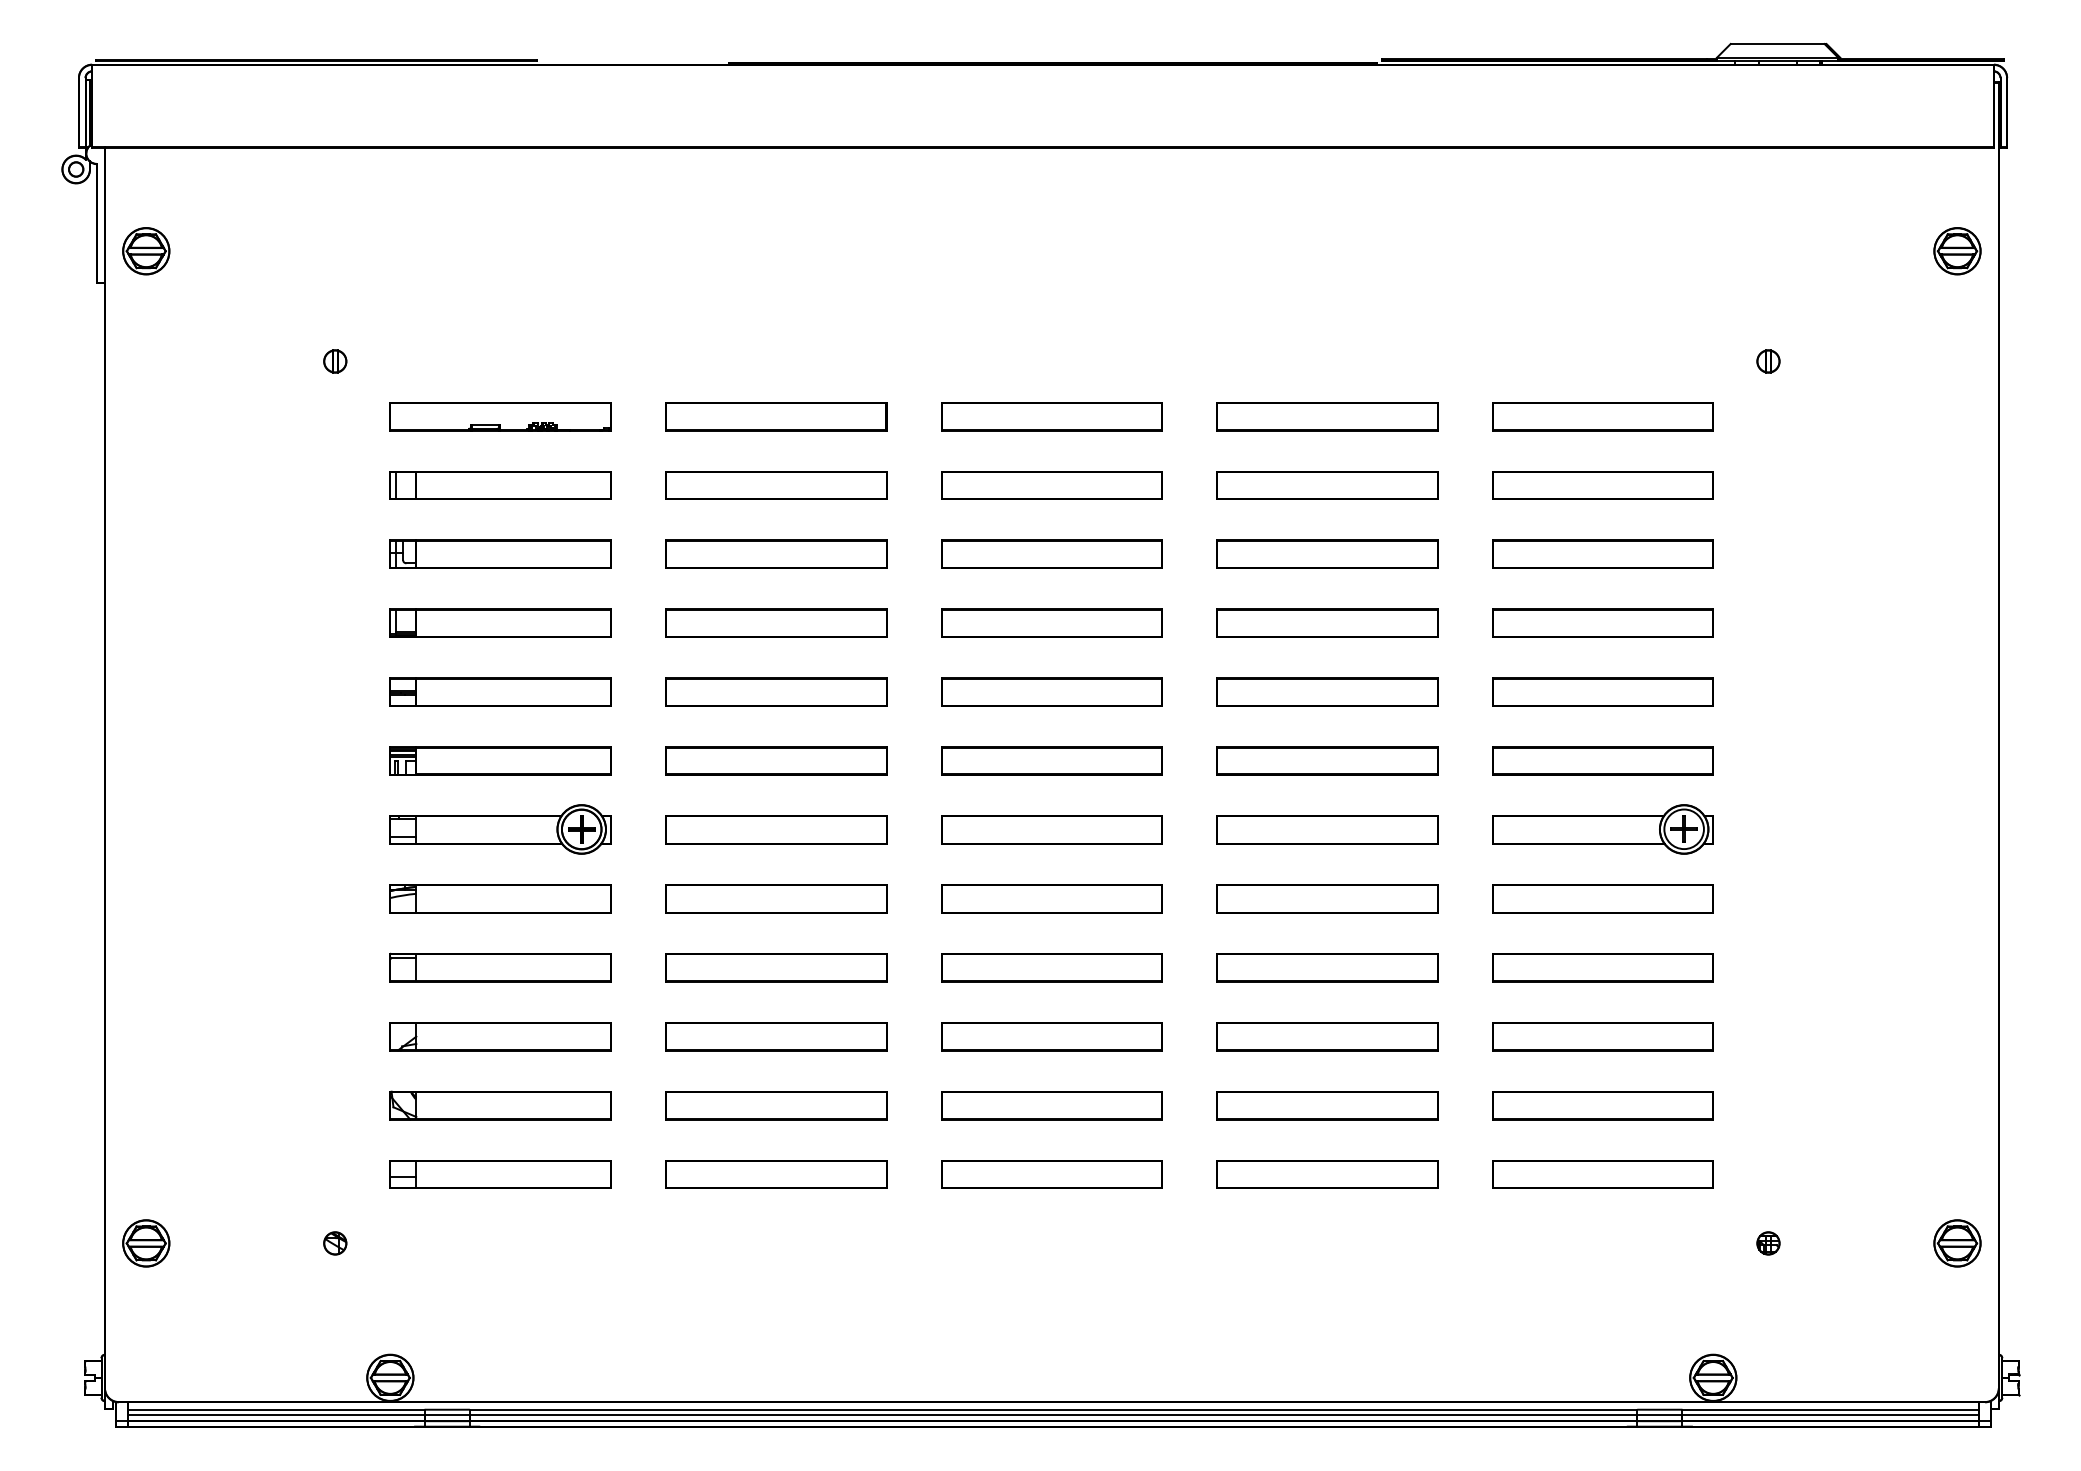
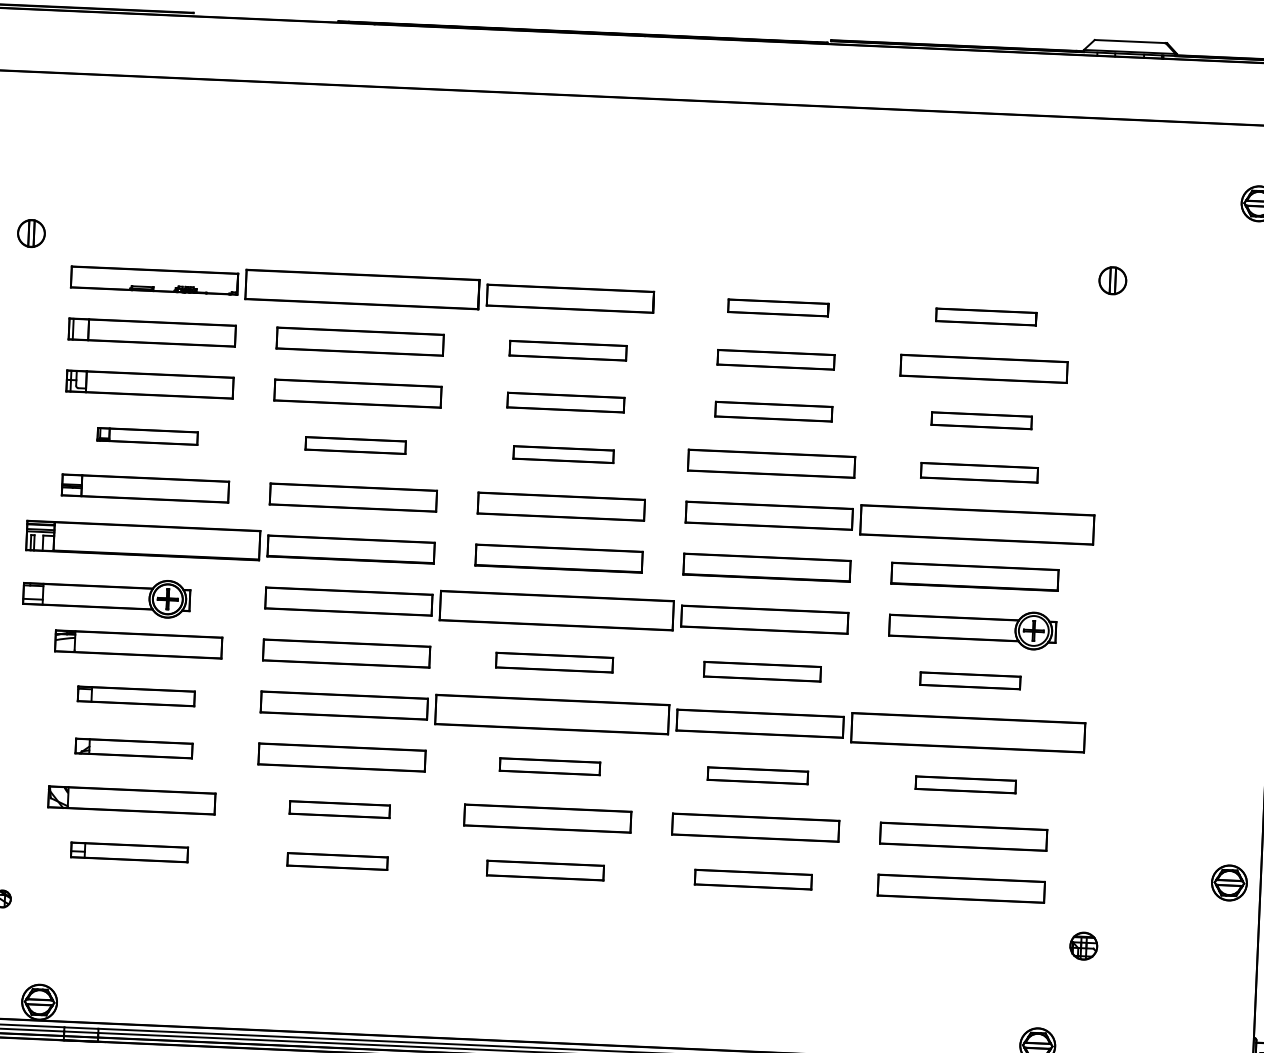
part: (335, 361) -> (31, 233), size x1.6
part: (1768, 361) -> (1112, 280), size x1.6
part: (776, 416) -> (362, 289), size x1.4
part: (1327, 416) -> (778, 307), size x0.6
part: (1602, 416) -> (985, 316), size x0.6
part: (1051, 485) -> (567, 350), size x0.7
part: (1327, 485) -> (776, 359), size x0.7
part: (1051, 553) -> (565, 402), size x0.7
part: (1327, 553) -> (773, 411), size x0.7
part: (1602, 553) -> (981, 420), size x0.6
part: (500, 622) -> (147, 435), size x0.6
part: (776, 622) -> (355, 445), size x0.6
part: (1051, 622) -> (563, 454), size x0.6
part: (1602, 622) -> (979, 472), size x0.7
part: (1602, 691) -> (976, 524), size x1.4
part: (500, 760) -> (143, 540), size x1.4
part: (500, 829) -> (106, 596), moved
part: (1051, 829) -> (556, 610), size x1.4
part: (1051, 898) -> (554, 662), size x0.7
part: (1327, 898) -> (762, 671), size x0.7
part: (1602, 898) -> (969, 680), size x0.6
part: (500, 967) -> (136, 696), size x0.7
part: (1051, 967) -> (551, 714), size x1.4
part: (1602, 967) -> (967, 732), size x1.4
part: (500, 1036) -> (133, 748), size x0.7
part: (1051, 1036) -> (549, 766), size x0.6
part: (1327, 1036) -> (757, 775), size x0.6
part: (1602, 1036) -> (965, 784), size x0.6
part: (776, 1105) -> (339, 809), size x0.6
part: (500, 1174) -> (129, 852), size x0.7
part: (776, 1174) -> (337, 861), size x0.6
part: (1051, 1174) -> (545, 870), size x0.7
part: (1327, 1174) -> (753, 879), size x0.7
part: (1768, 1243) -> (1083, 946), size x1.6
part: (1957, 1243) -> (1229, 883), moved

